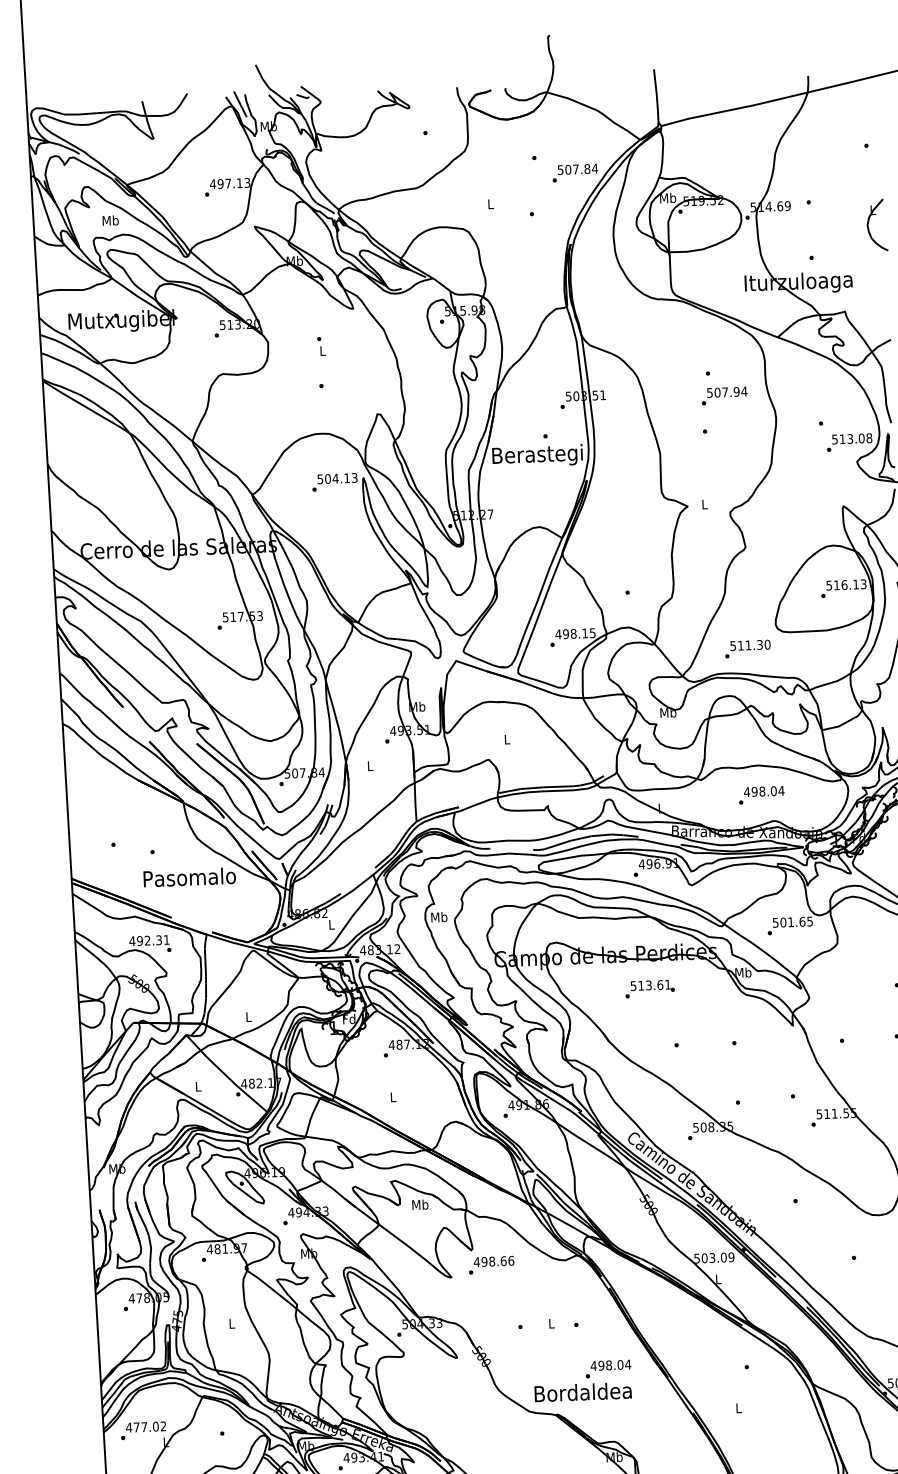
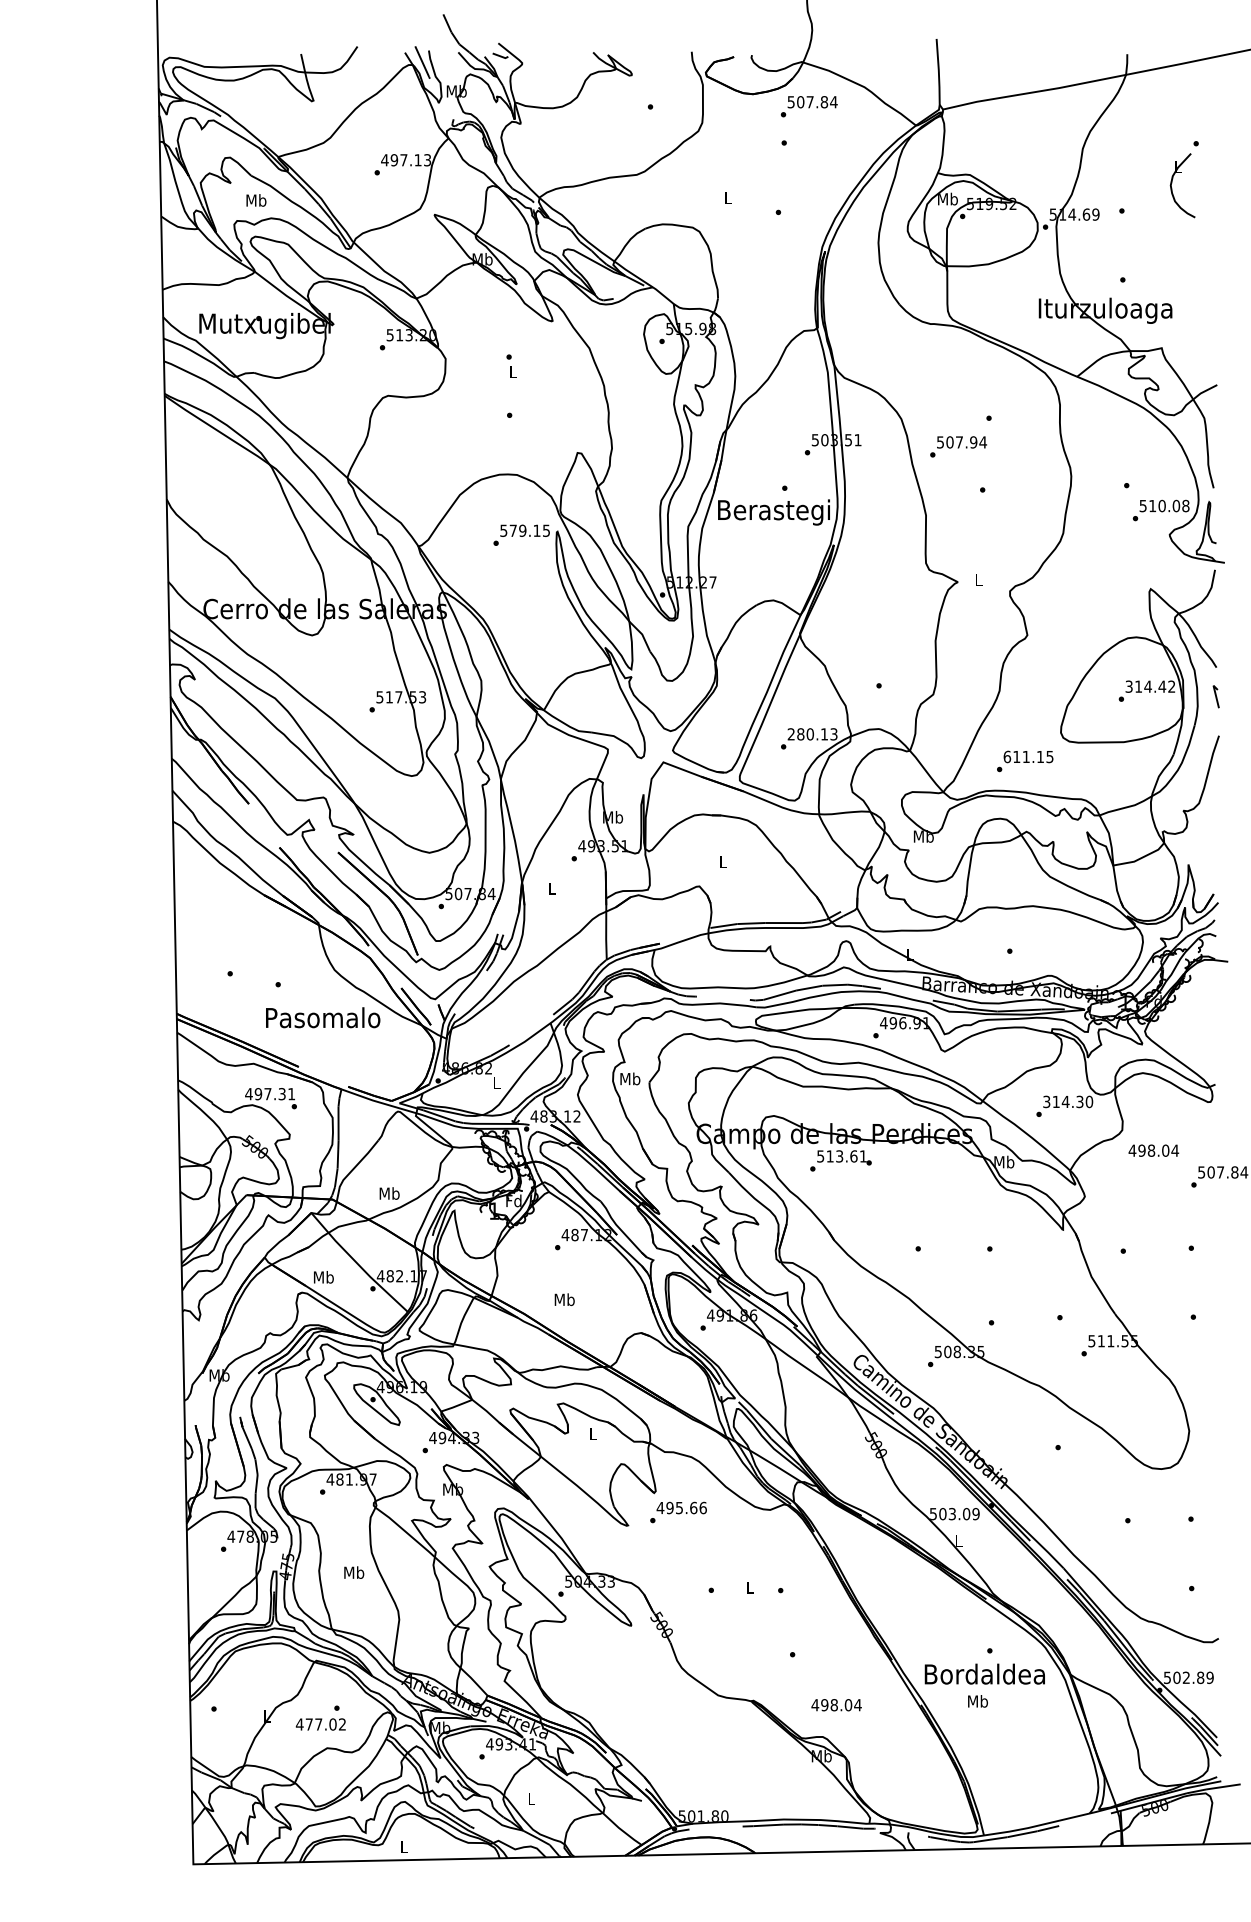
text: (574, 172) -> (808, 106), moved
part: (868, 223) -> (1172, 183), moved
text: (724, 395) -> (958, 446), moved
text: (849, 439) -> (1161, 506), 513.08 -> 510.08
text: (341, 478) -> (529, 530), 504.13 -> 579.15
text: (846, 584) -> (1150, 686), 516.13 -> 314.42
text: (575, 633) -> (812, 734), 498.15 -> 280.13
text: (750, 644) -> (1028, 756), 511.30 -> 611.15
text: (763, 791) -> (1153, 1150), moved
text: (793, 921) -> (1068, 1101), 501.65 -> 314.30
text: (147, 941) -> (267, 1094), 492.31 -> 497.31
text: (649, 988) -> (840, 1160), moved
text: (248, 1017) -> (389, 1193), L -> Mb
text: (198, 1086) -> (323, 1277), L -> Mb
text: (393, 1097) -> (564, 1299), L -> Mb
text: (420, 1204) -> (593, 1433), Mb -> L
text: (492, 1261) -> (679, 1507), 498.66 -> 495.66
text: (232, 1323) -> (354, 1572), L -> Mb
text: (610, 1365) -> (836, 1705), moved
text: (582, 1391) -> (984, 1673), moved
text: (738, 1408) -> (977, 1701), L -> Mb
text: (145, 1427) -> (320, 1724), moved

